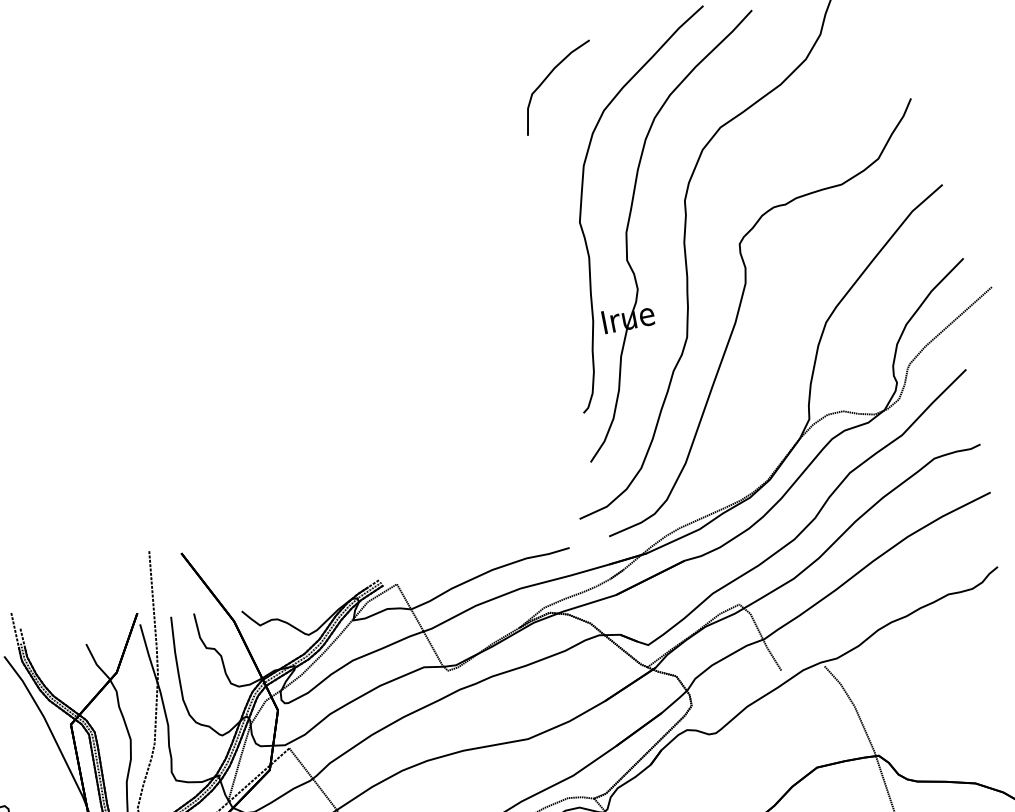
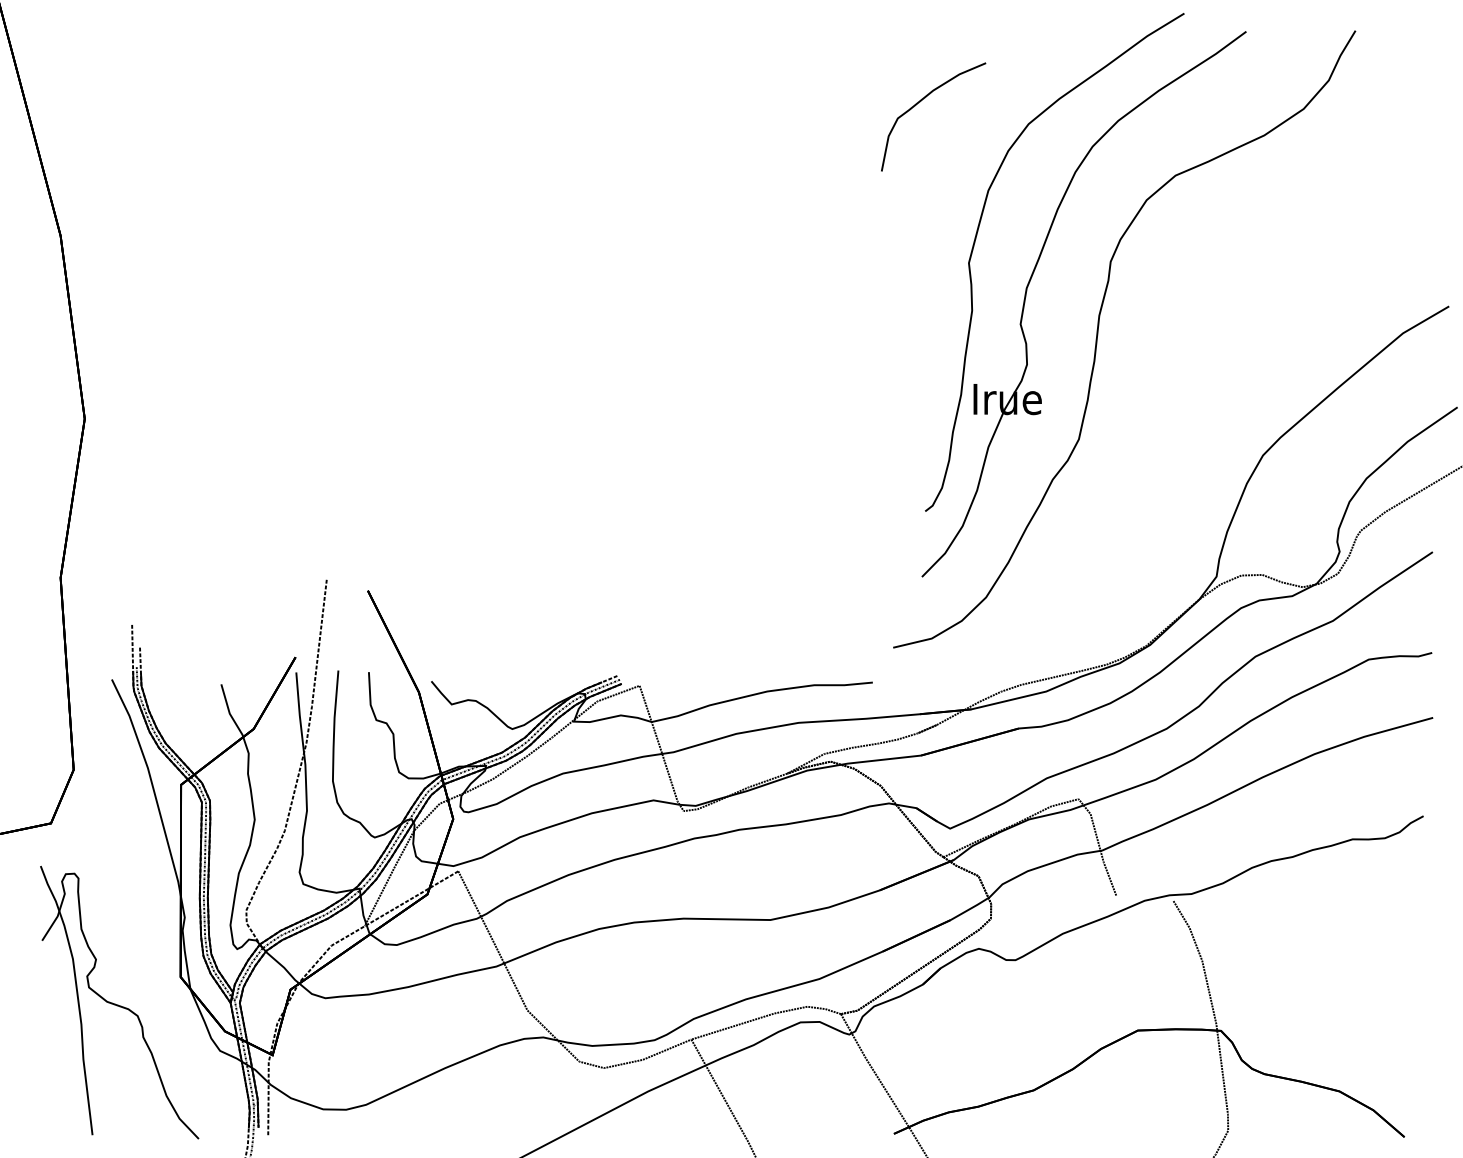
curve: (546, 78) -> (920, 102), moved
curve: (739, 312) -> (1152, 420), removed

